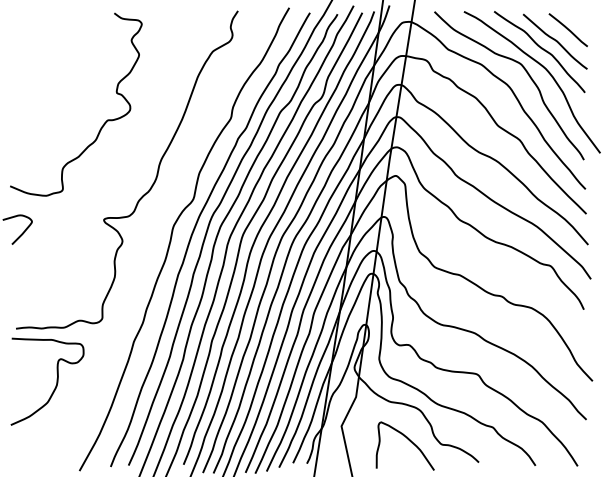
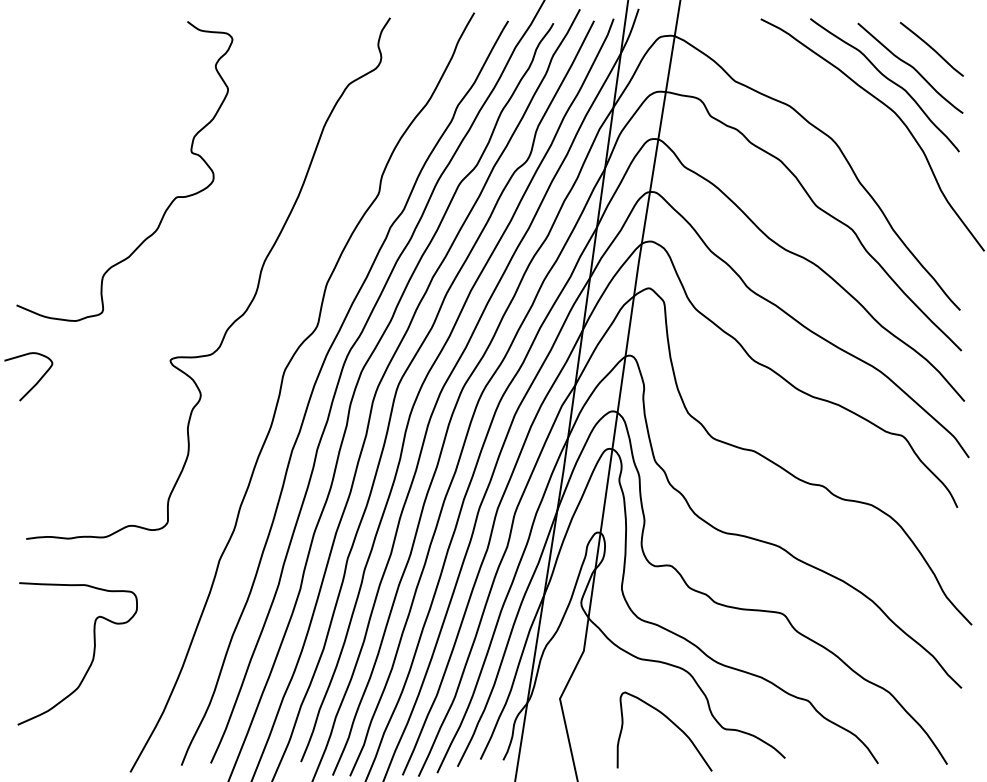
curve: (528, 76) -> (866, 125), removed
curve: (55, 385) -> (90, 659), moved

